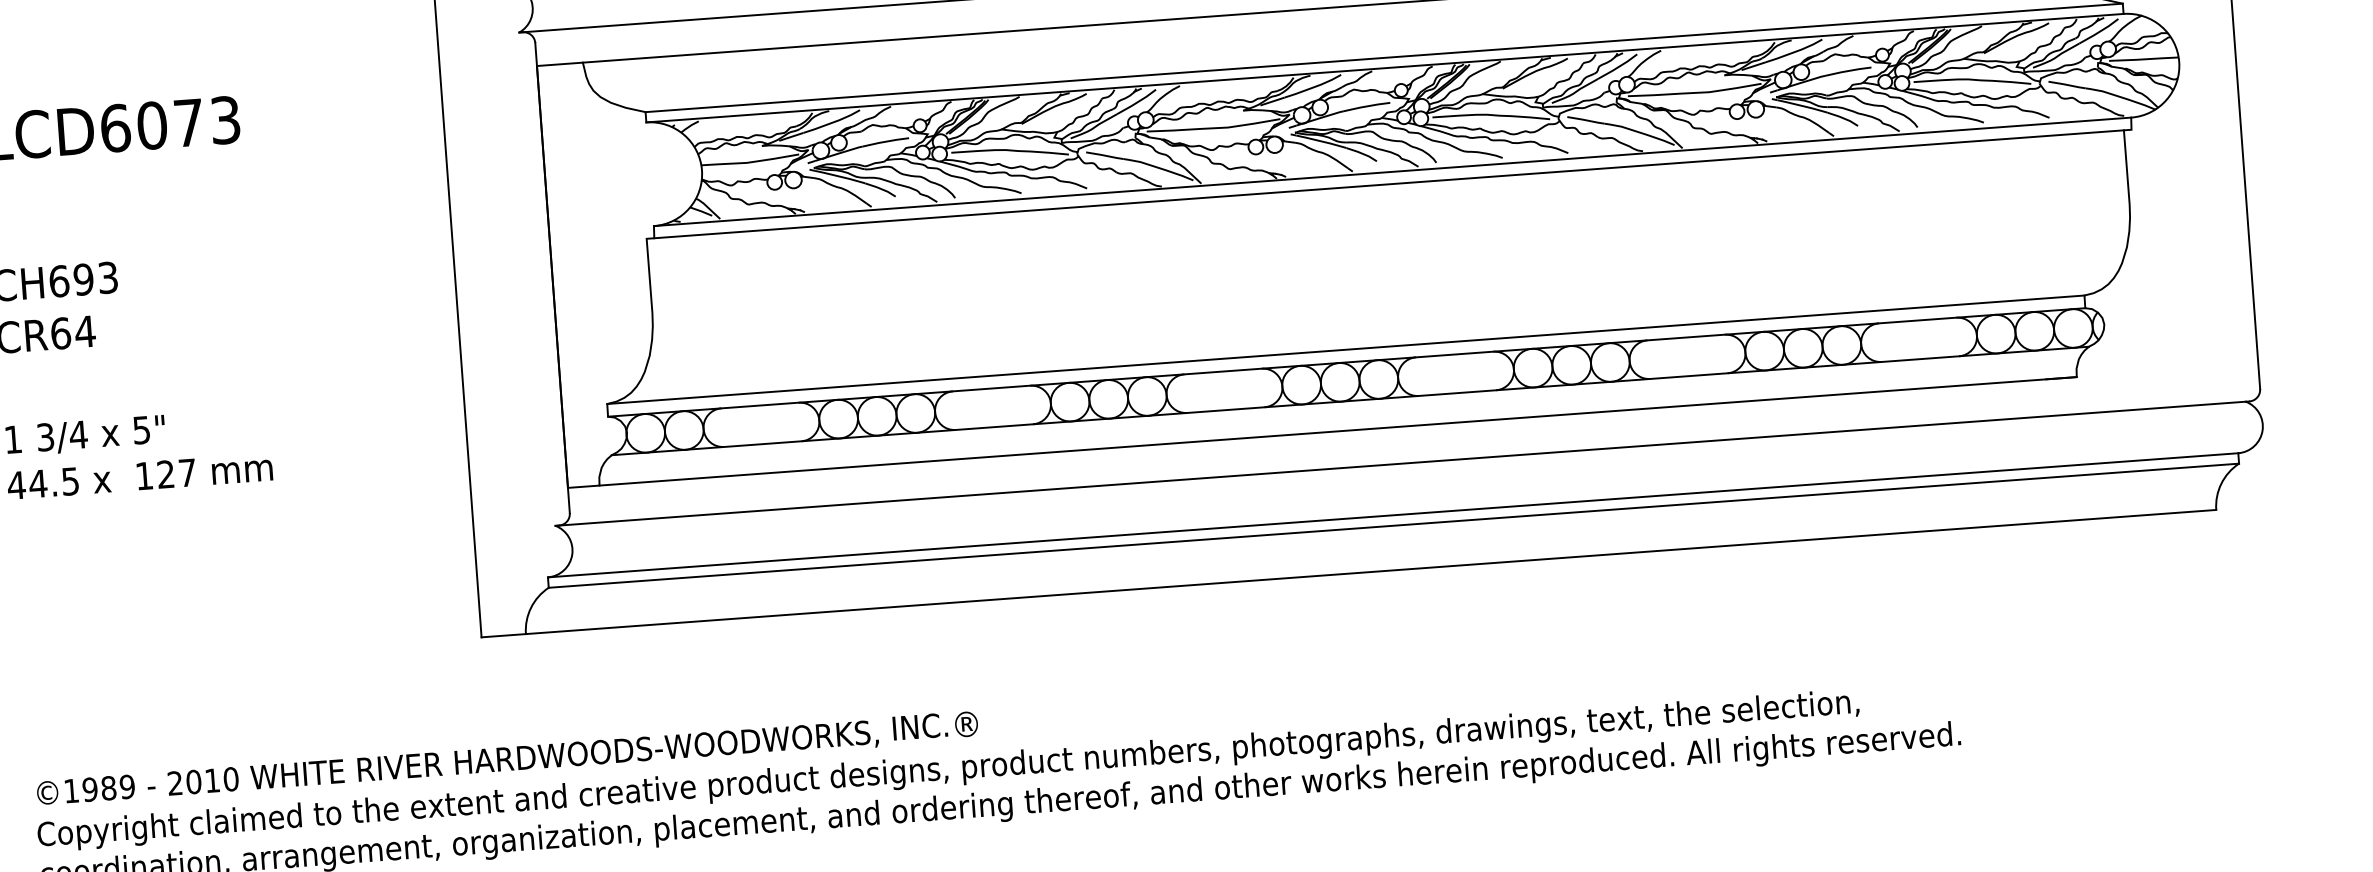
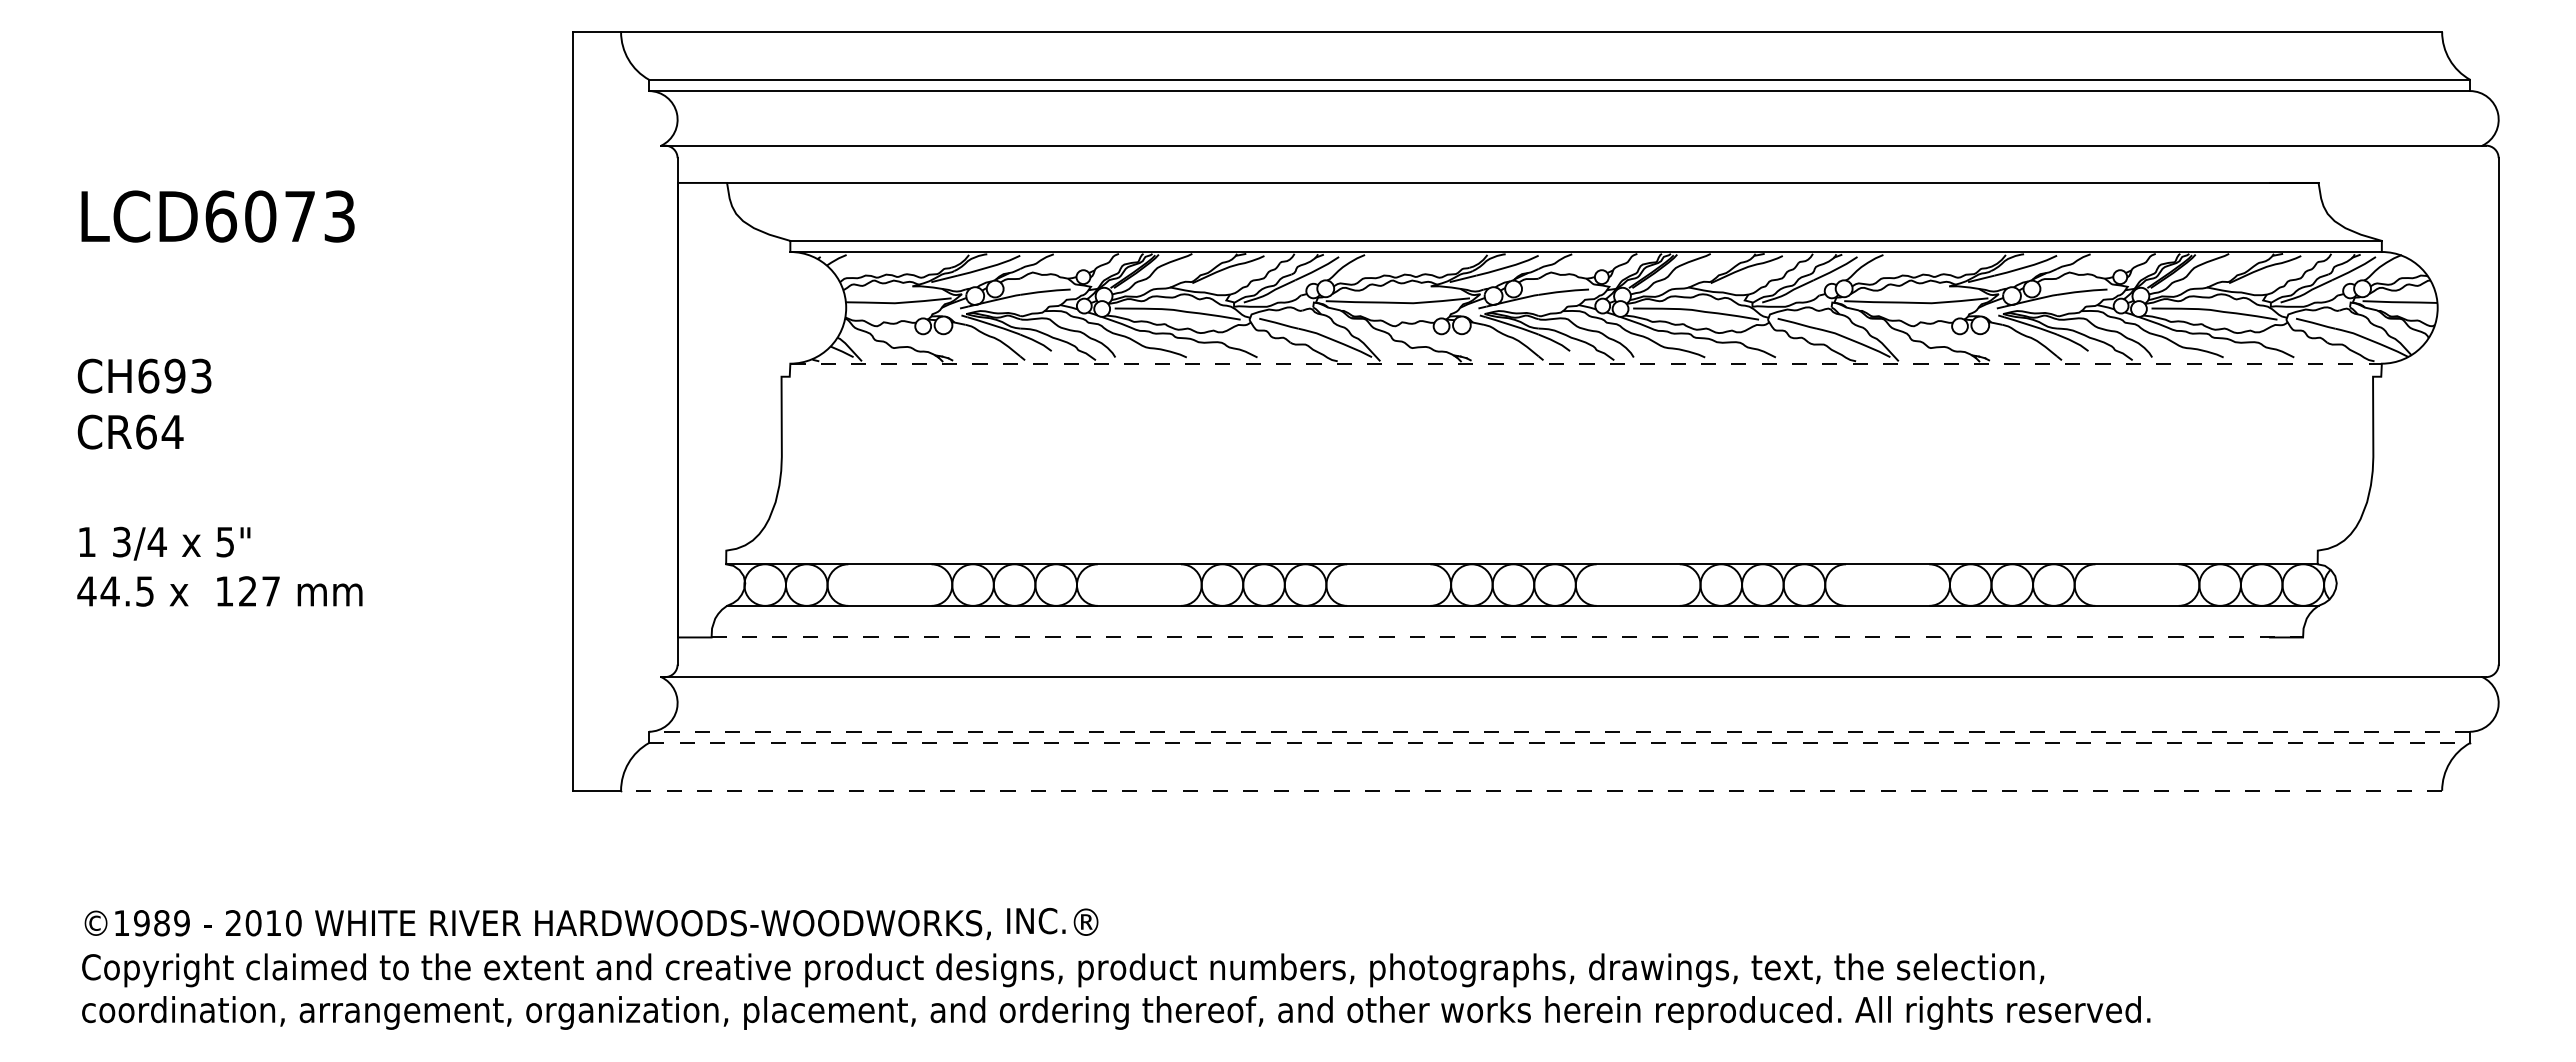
line: (1392, 171) -> (1586, 363), solid -> dashed
line: (1389, 184) -> (1581, 376), removed
line: (1345, 349) -> (1521, 550), removed
line: (1338, 431) -> (1507, 637), solid -> dashed
line: (1392, 515) -> (1559, 731), solid -> dashed
line: (1393, 525) -> (1559, 742), solid -> dashed
line: (1370, 571) -> (1531, 790), solid -> dashed

